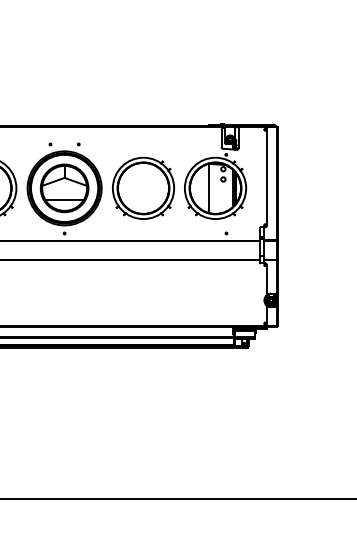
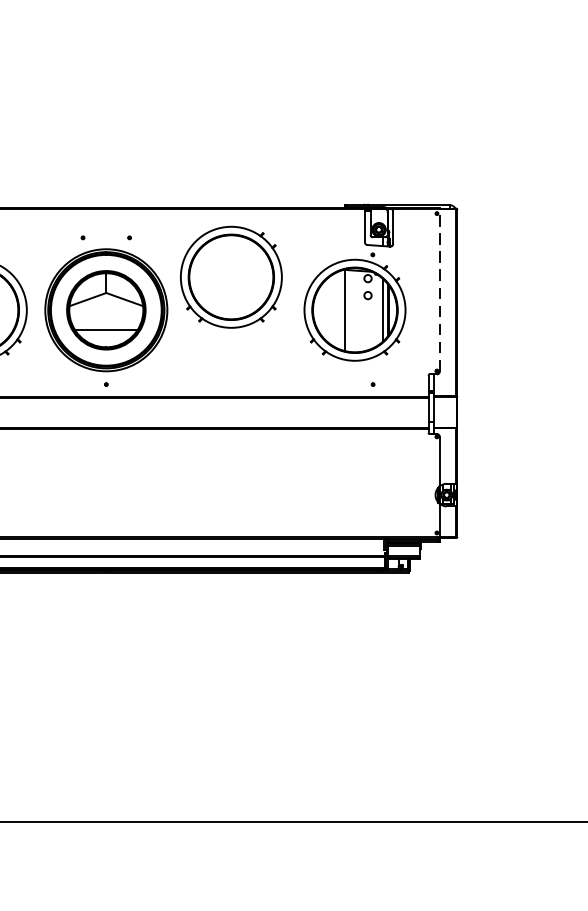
line: (266, 175) -> (439, 289), solid -> dashed
part: (143, 187) -> (231, 275), moved

